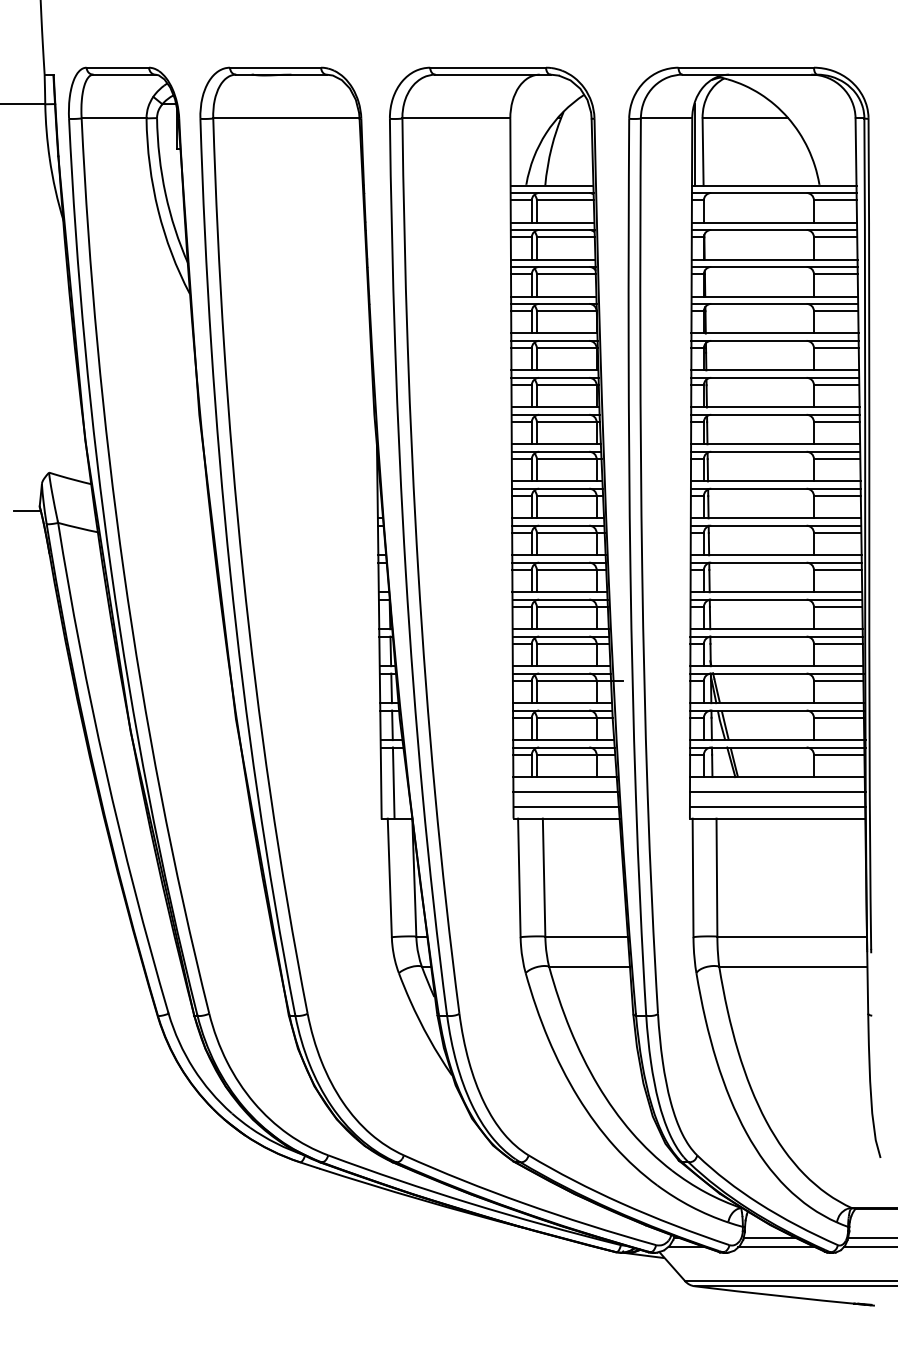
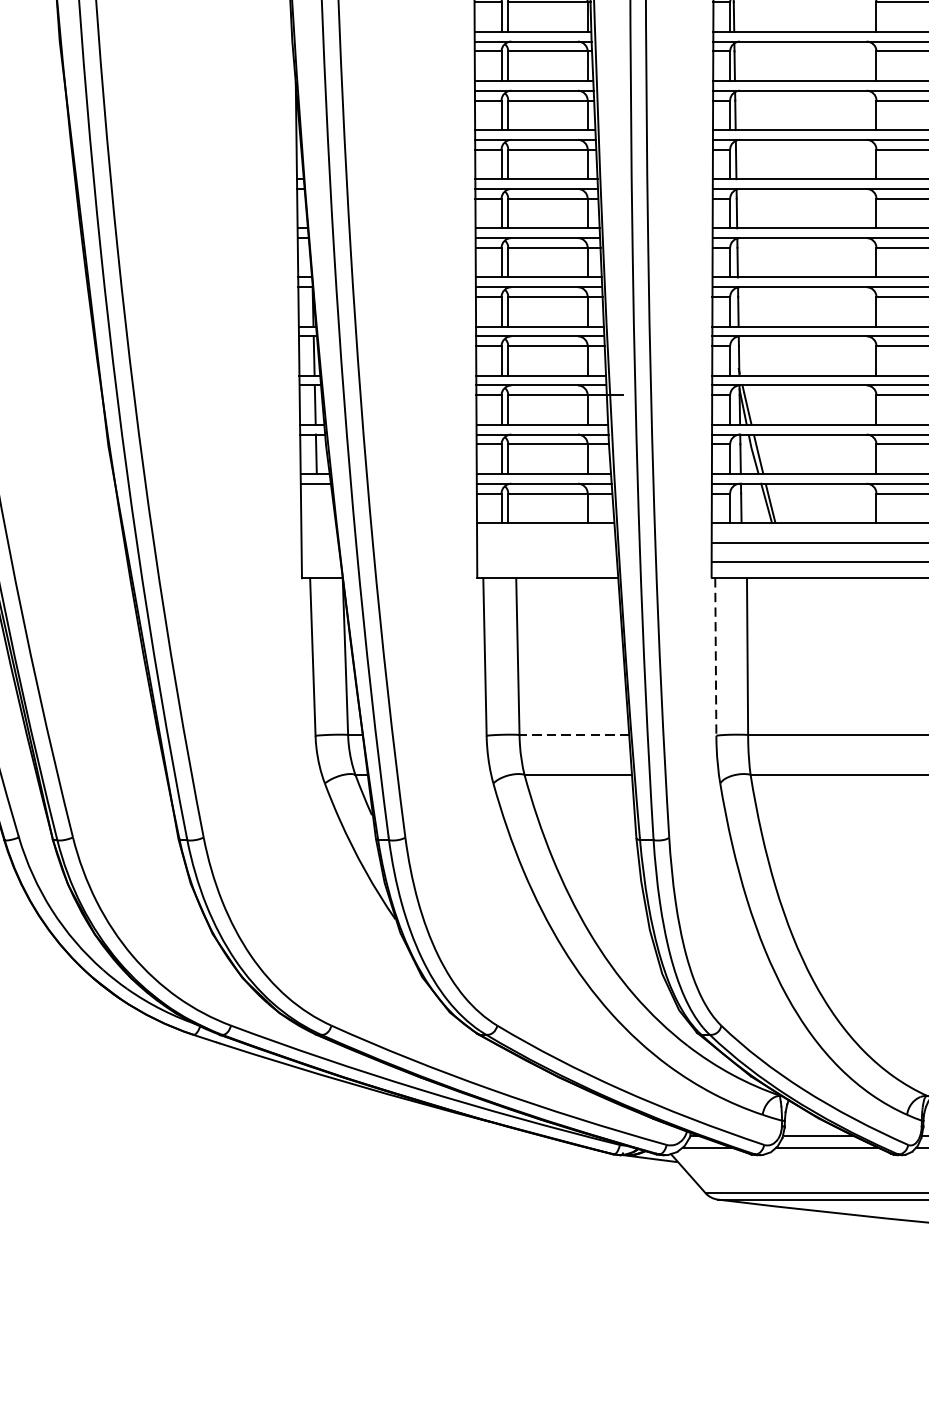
line: (393, 782) -> (317, 530), removed
line: (565, 791) -> (546, 542), removed
line: (565, 806) -> (546, 562), removed
line: (693, 878) -> (716, 657), solid -> dashed
line: (586, 936) -> (574, 734), solid -> dashed

